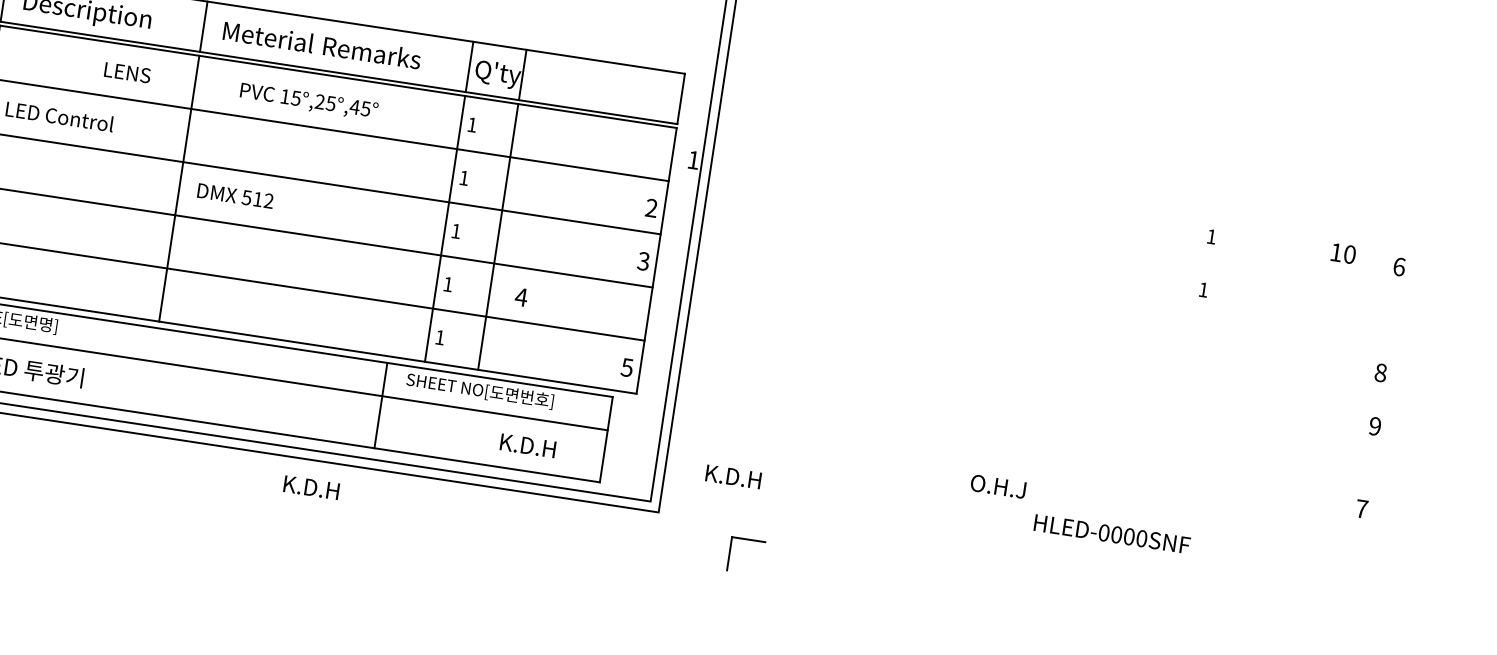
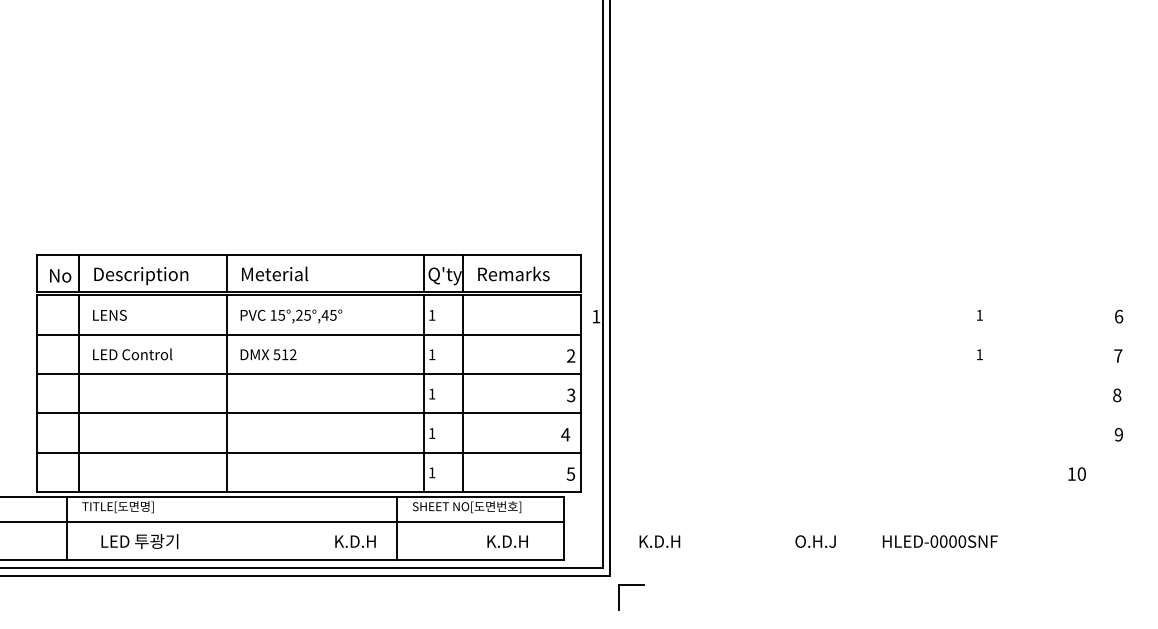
text: (371, 51) -> (513, 273), moved
text: (127, 71) -> (109, 314), moved
text: (309, 101) -> (291, 316), moved
text: (235, 195) -> (268, 354), moved
text: (1342, 252) -> (1076, 473), moved
text: (521, 296) -> (565, 434), moved
text: (998, 486) -> (815, 541), moved
text: (311, 487) -> (355, 541), moved
text: (1362, 508) -> (1118, 355), moved
part: (748, 539) -> (631, 585), moved

